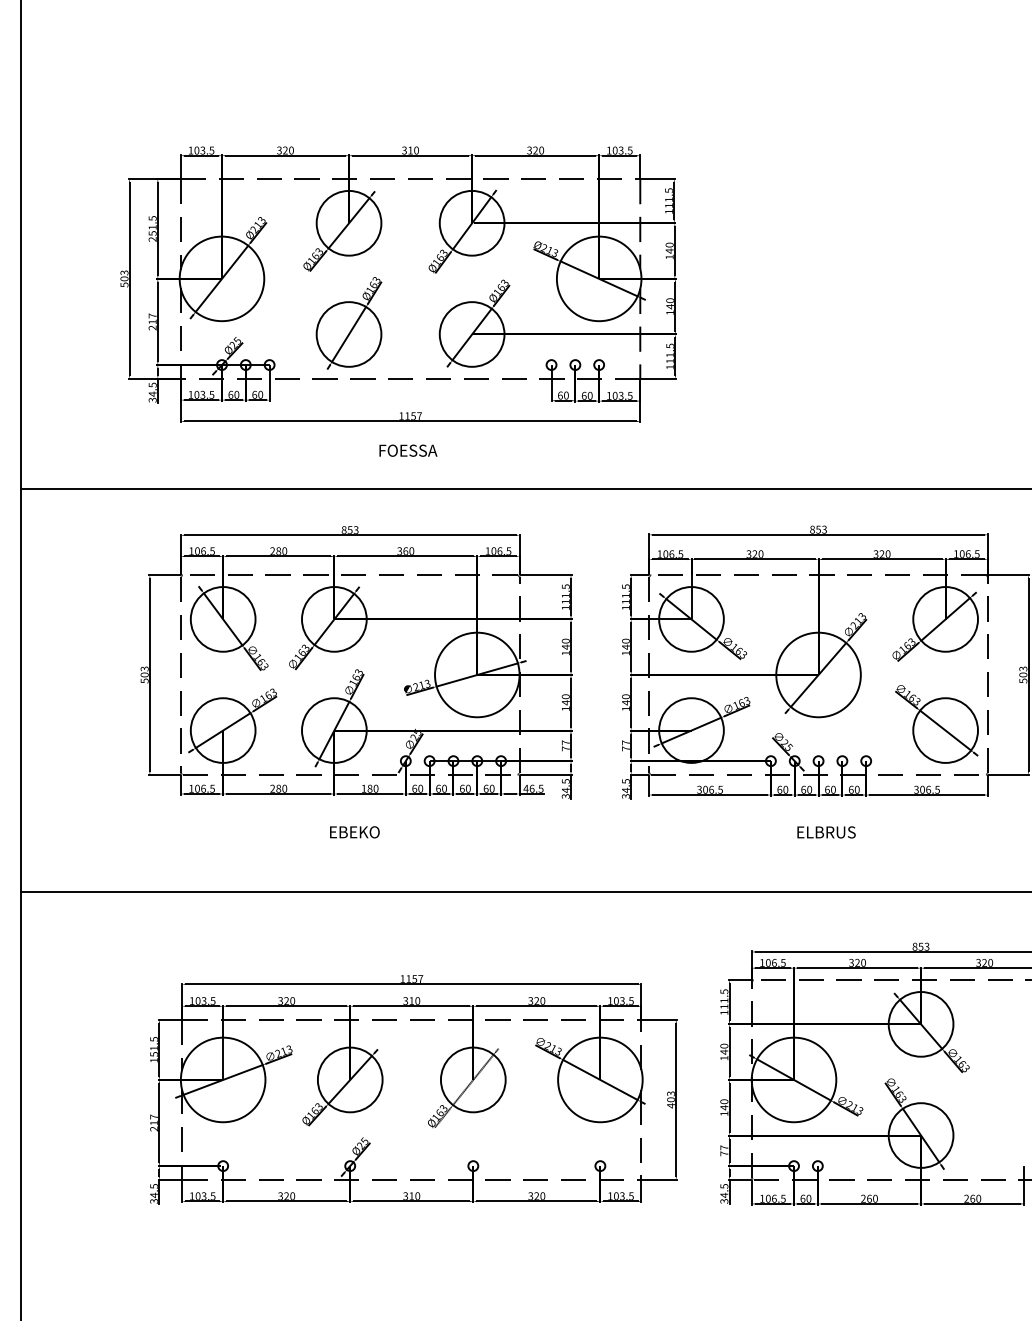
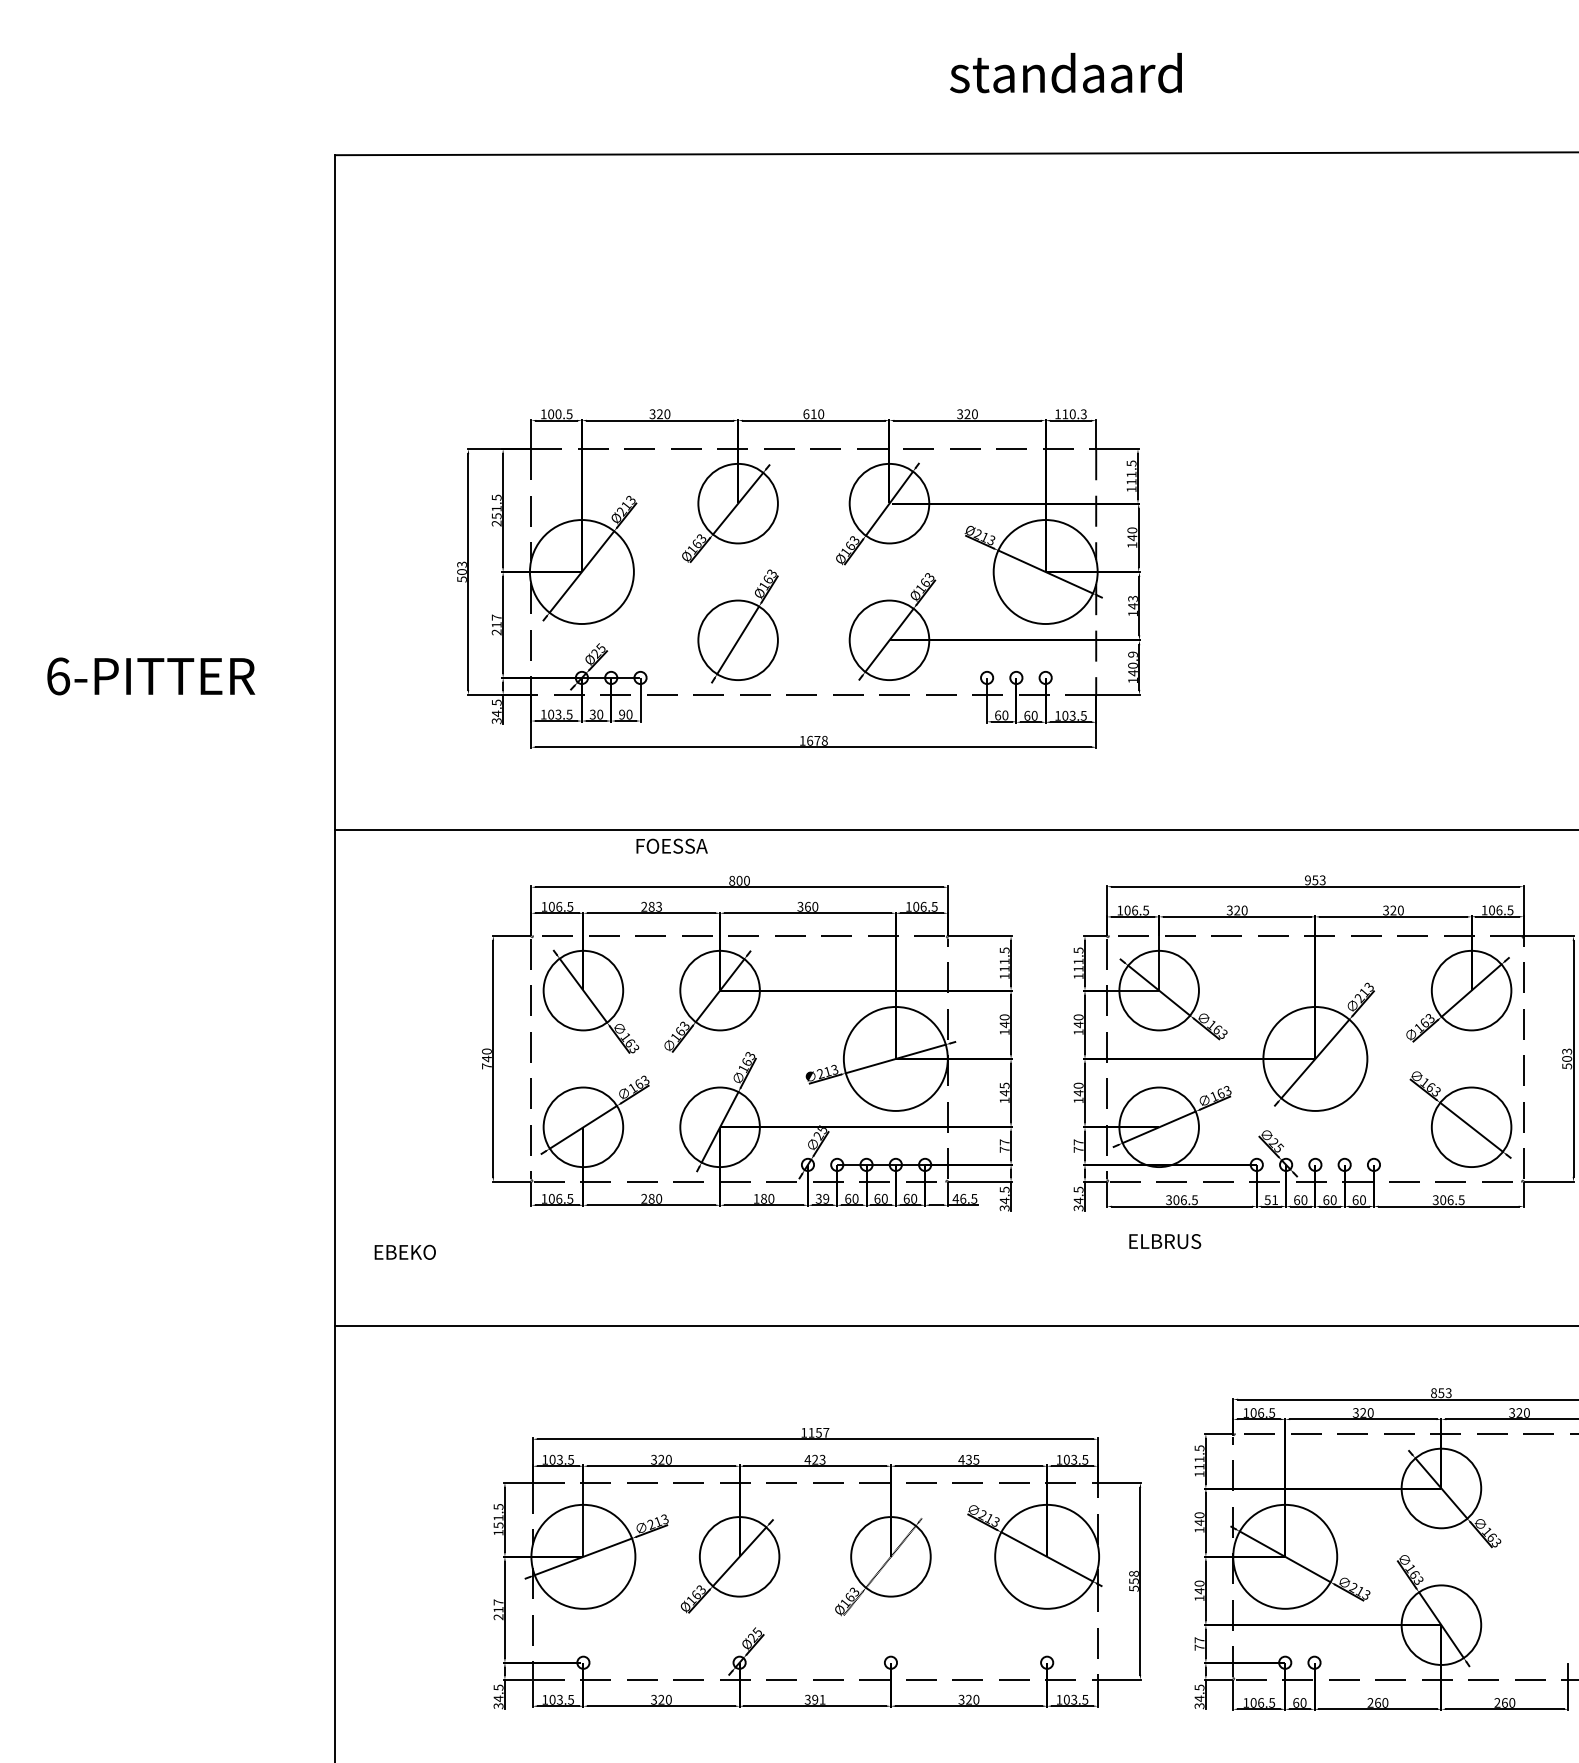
text: (202, 150) -> (558, 414), 103.5 -> 100.5
text: (404, 150) -> (806, 414), 310 -> 610
text: (622, 150) -> (1074, 414), 103.5 -> 110.3
text: (669, 300) -> (1132, 598), 140 -> 143
text: (669, 353) -> (1132, 663), 111.5 -> 140.9
text: (230, 394) -> (592, 714), 60 -> 30
text: (254, 394) -> (622, 714), 60 -> 90
text: (413, 415) -> (817, 740), 1157 -> 1678
text: (407, 450) -> (671, 845), moved
text: (352, 529) -> (742, 880), 853 -> 800
text: (812, 529) -> (1307, 880), 853 -> 953
text: (285, 550) -> (659, 906), 280 -> 283
text: (144, 674) -> (486, 1058), 503 -> 740
text: (565, 696) -> (1004, 1085), 140 -> 145
text: (417, 788) -> (822, 1198), 60 -> 39
text: (782, 790) -> (1271, 1200), 60 -> 51
text: (354, 831) -> (404, 1251), moved
text: (826, 832) -> (1165, 1241), moved
text: (411, 1000) -> (814, 1459), 310 -> 423
text: (536, 1000) -> (968, 1459), 320 -> 435
text: (670, 1099) -> (1133, 1580), 403 -> 558
text: (414, 1195) -> (818, 1699), 310 -> 391

